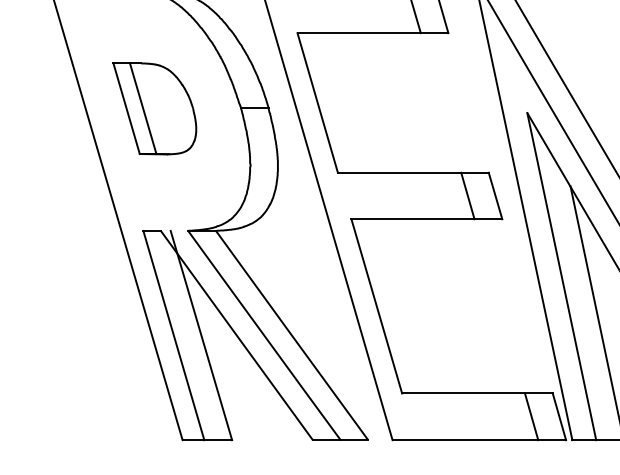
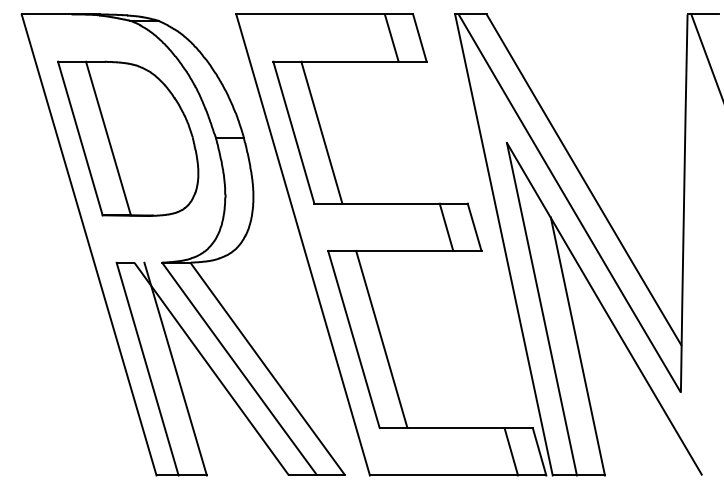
line: (344, 102) -> (321, 132), added
part: (155, 108) -> (128, 138), size x1.67
line: (403, 306) -> (381, 339), added

